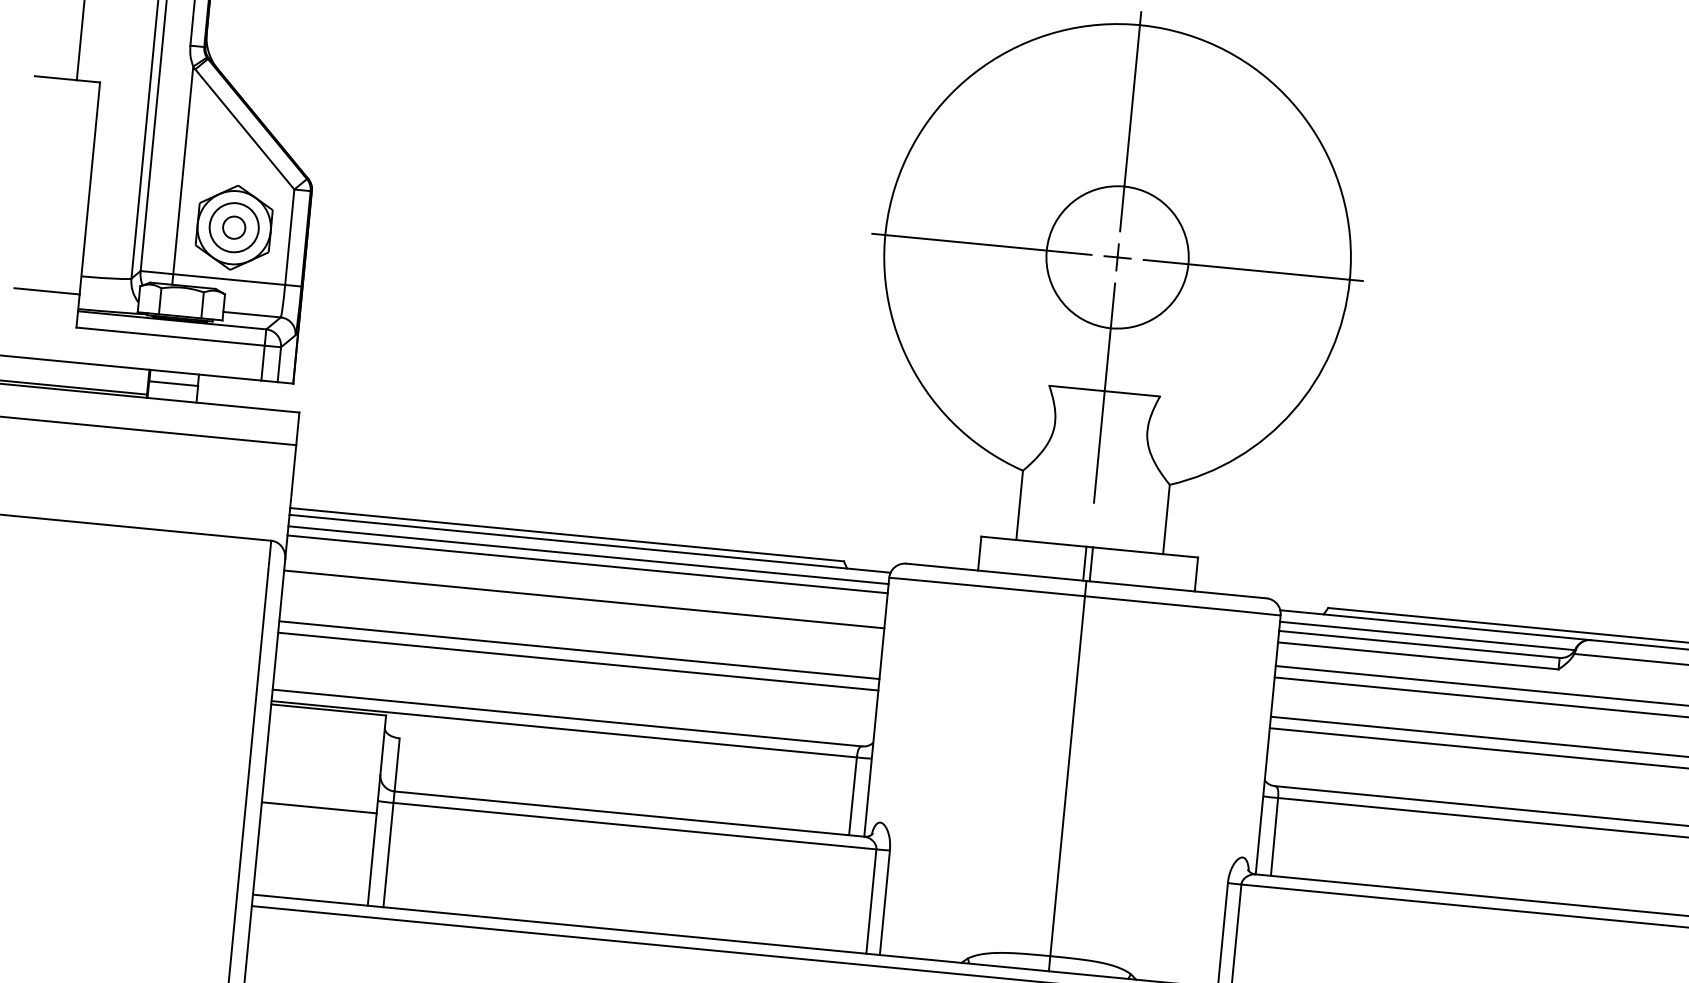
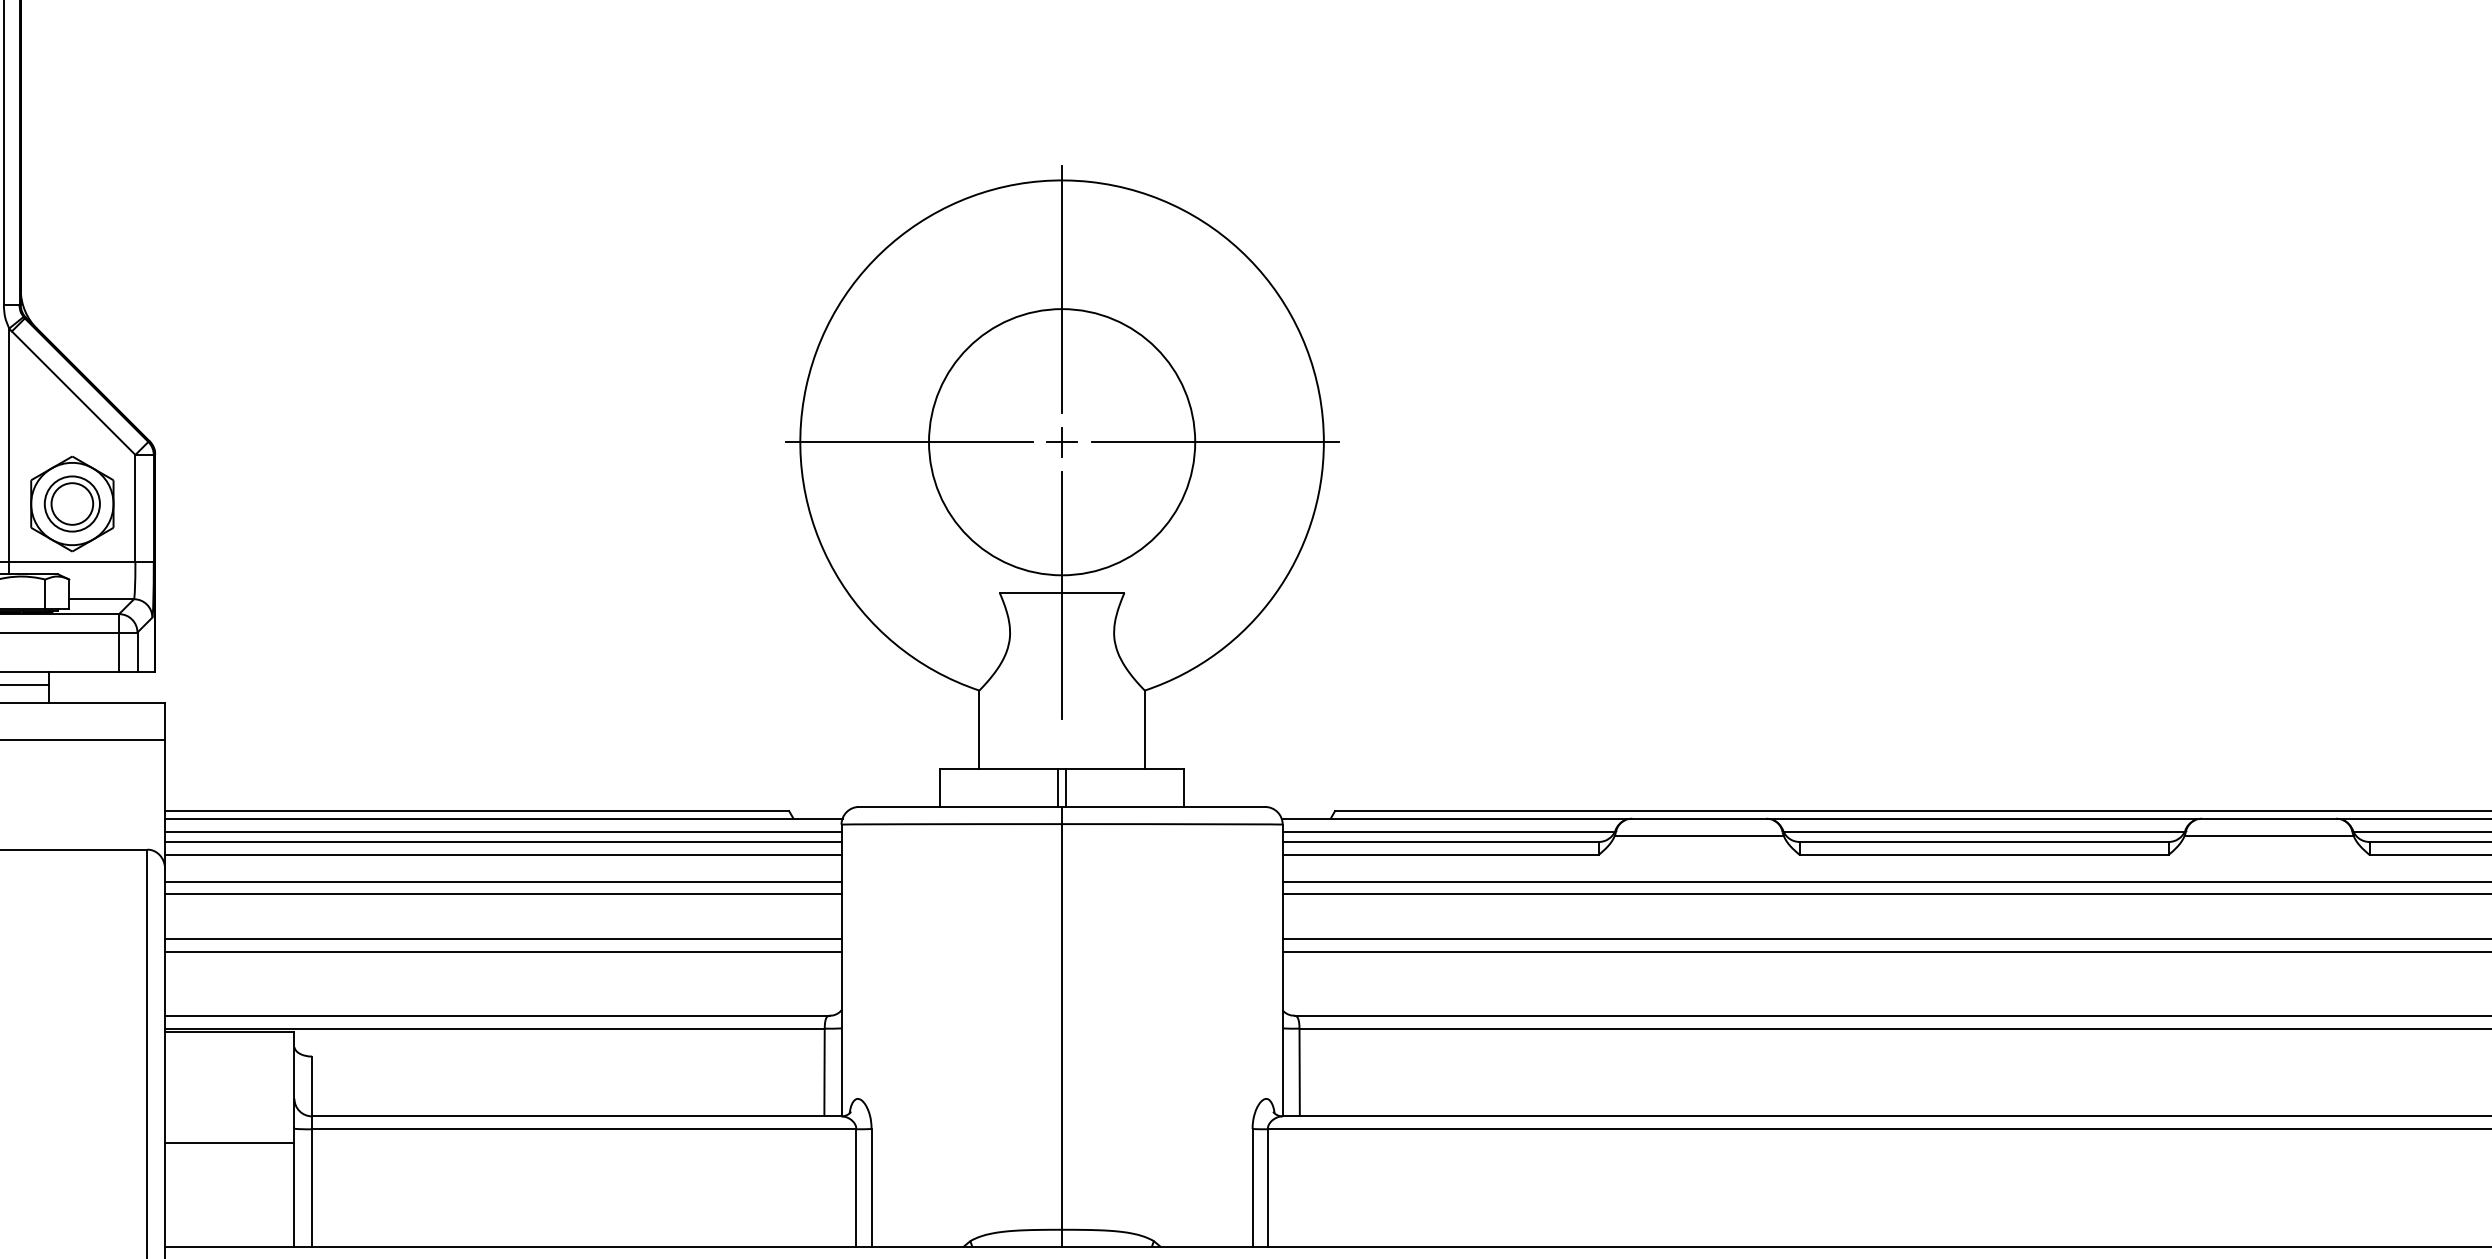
circle: (234, 227) -> (72, 503), size x1.67
circle: (1117, 257) -> (1062, 442), size x1.67
line: (586, 575) -> (503, 854), added
line: (583, 610) -> (503, 894), added

